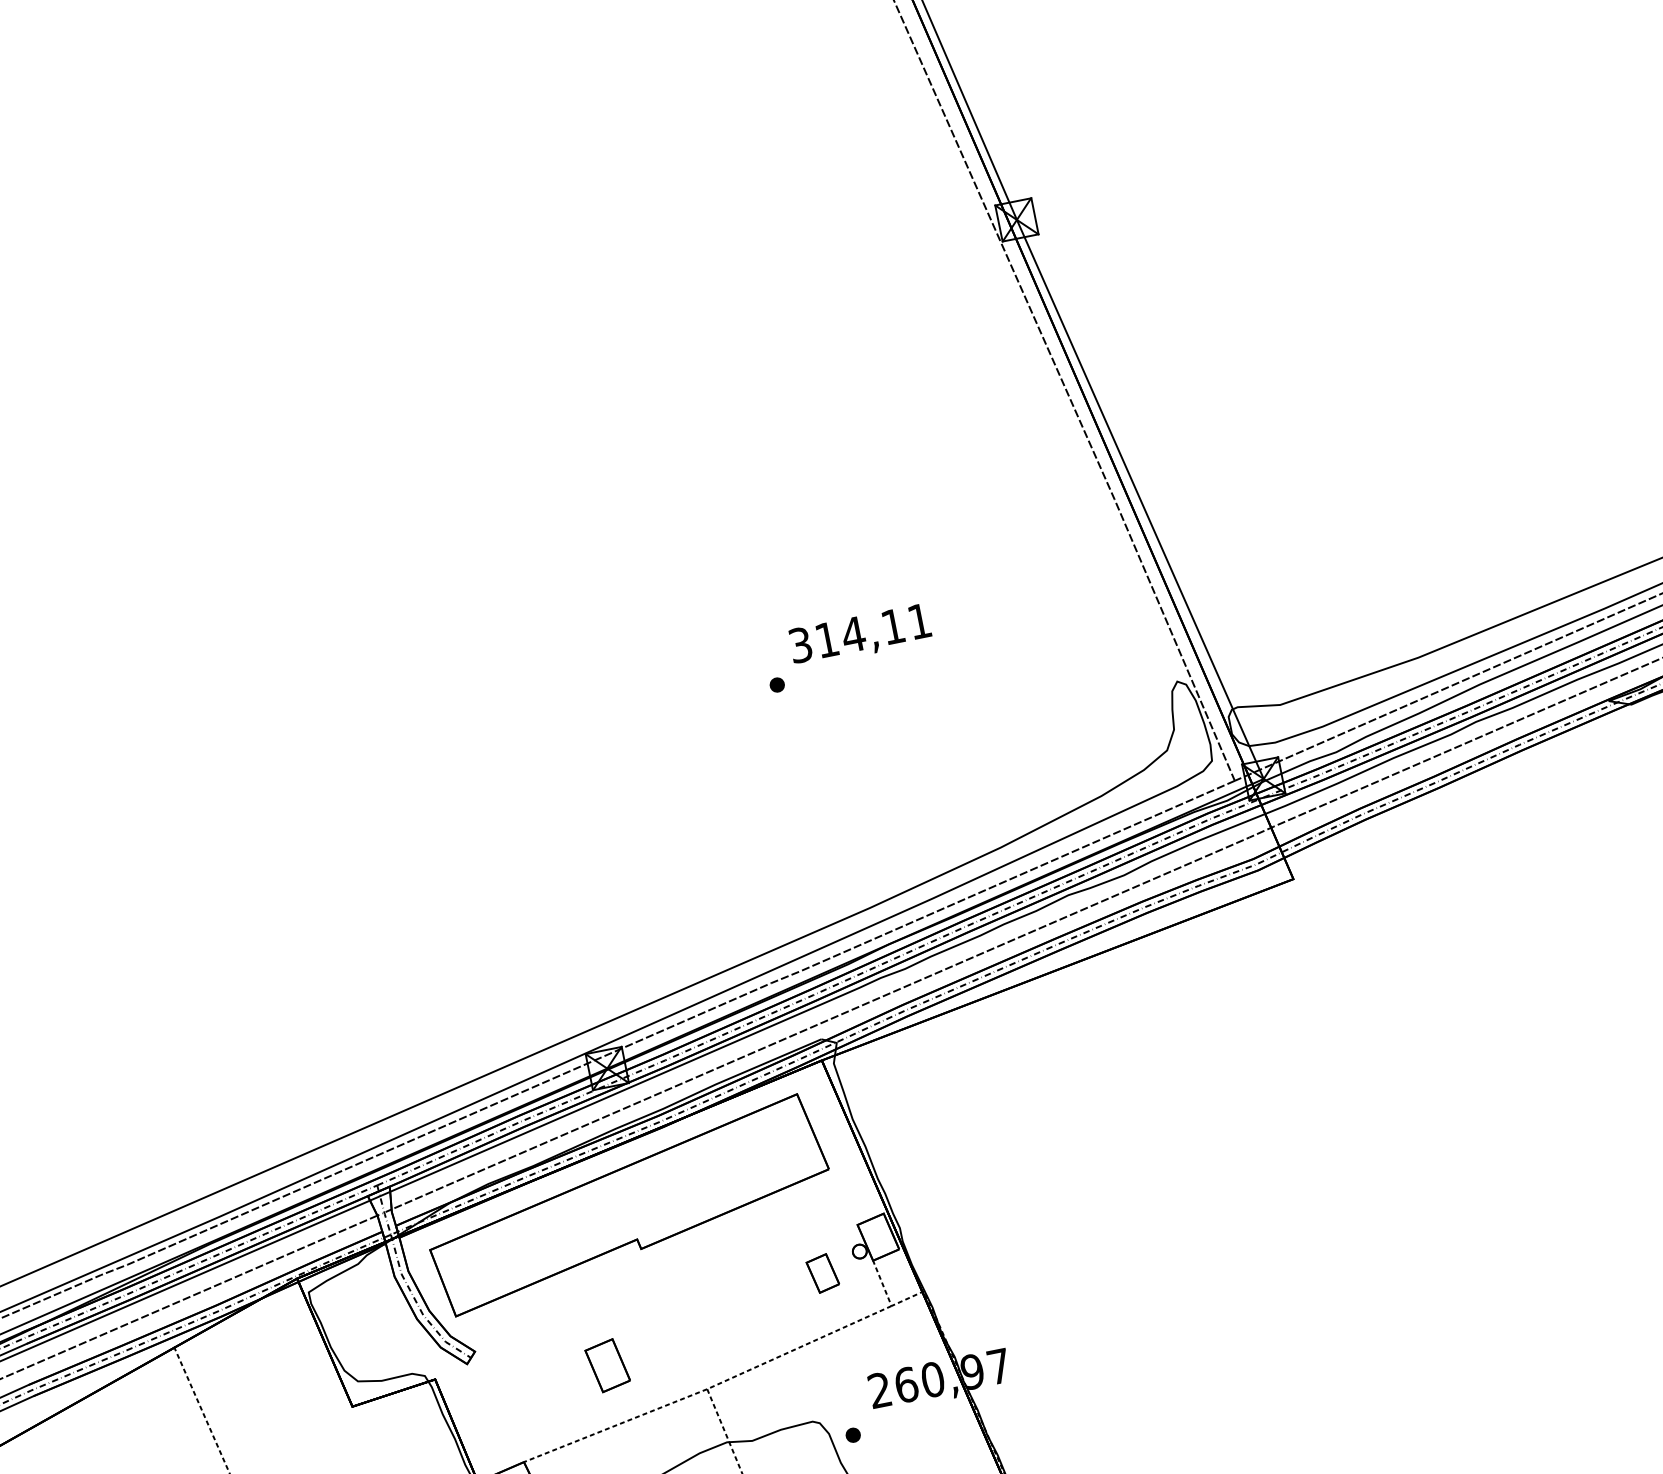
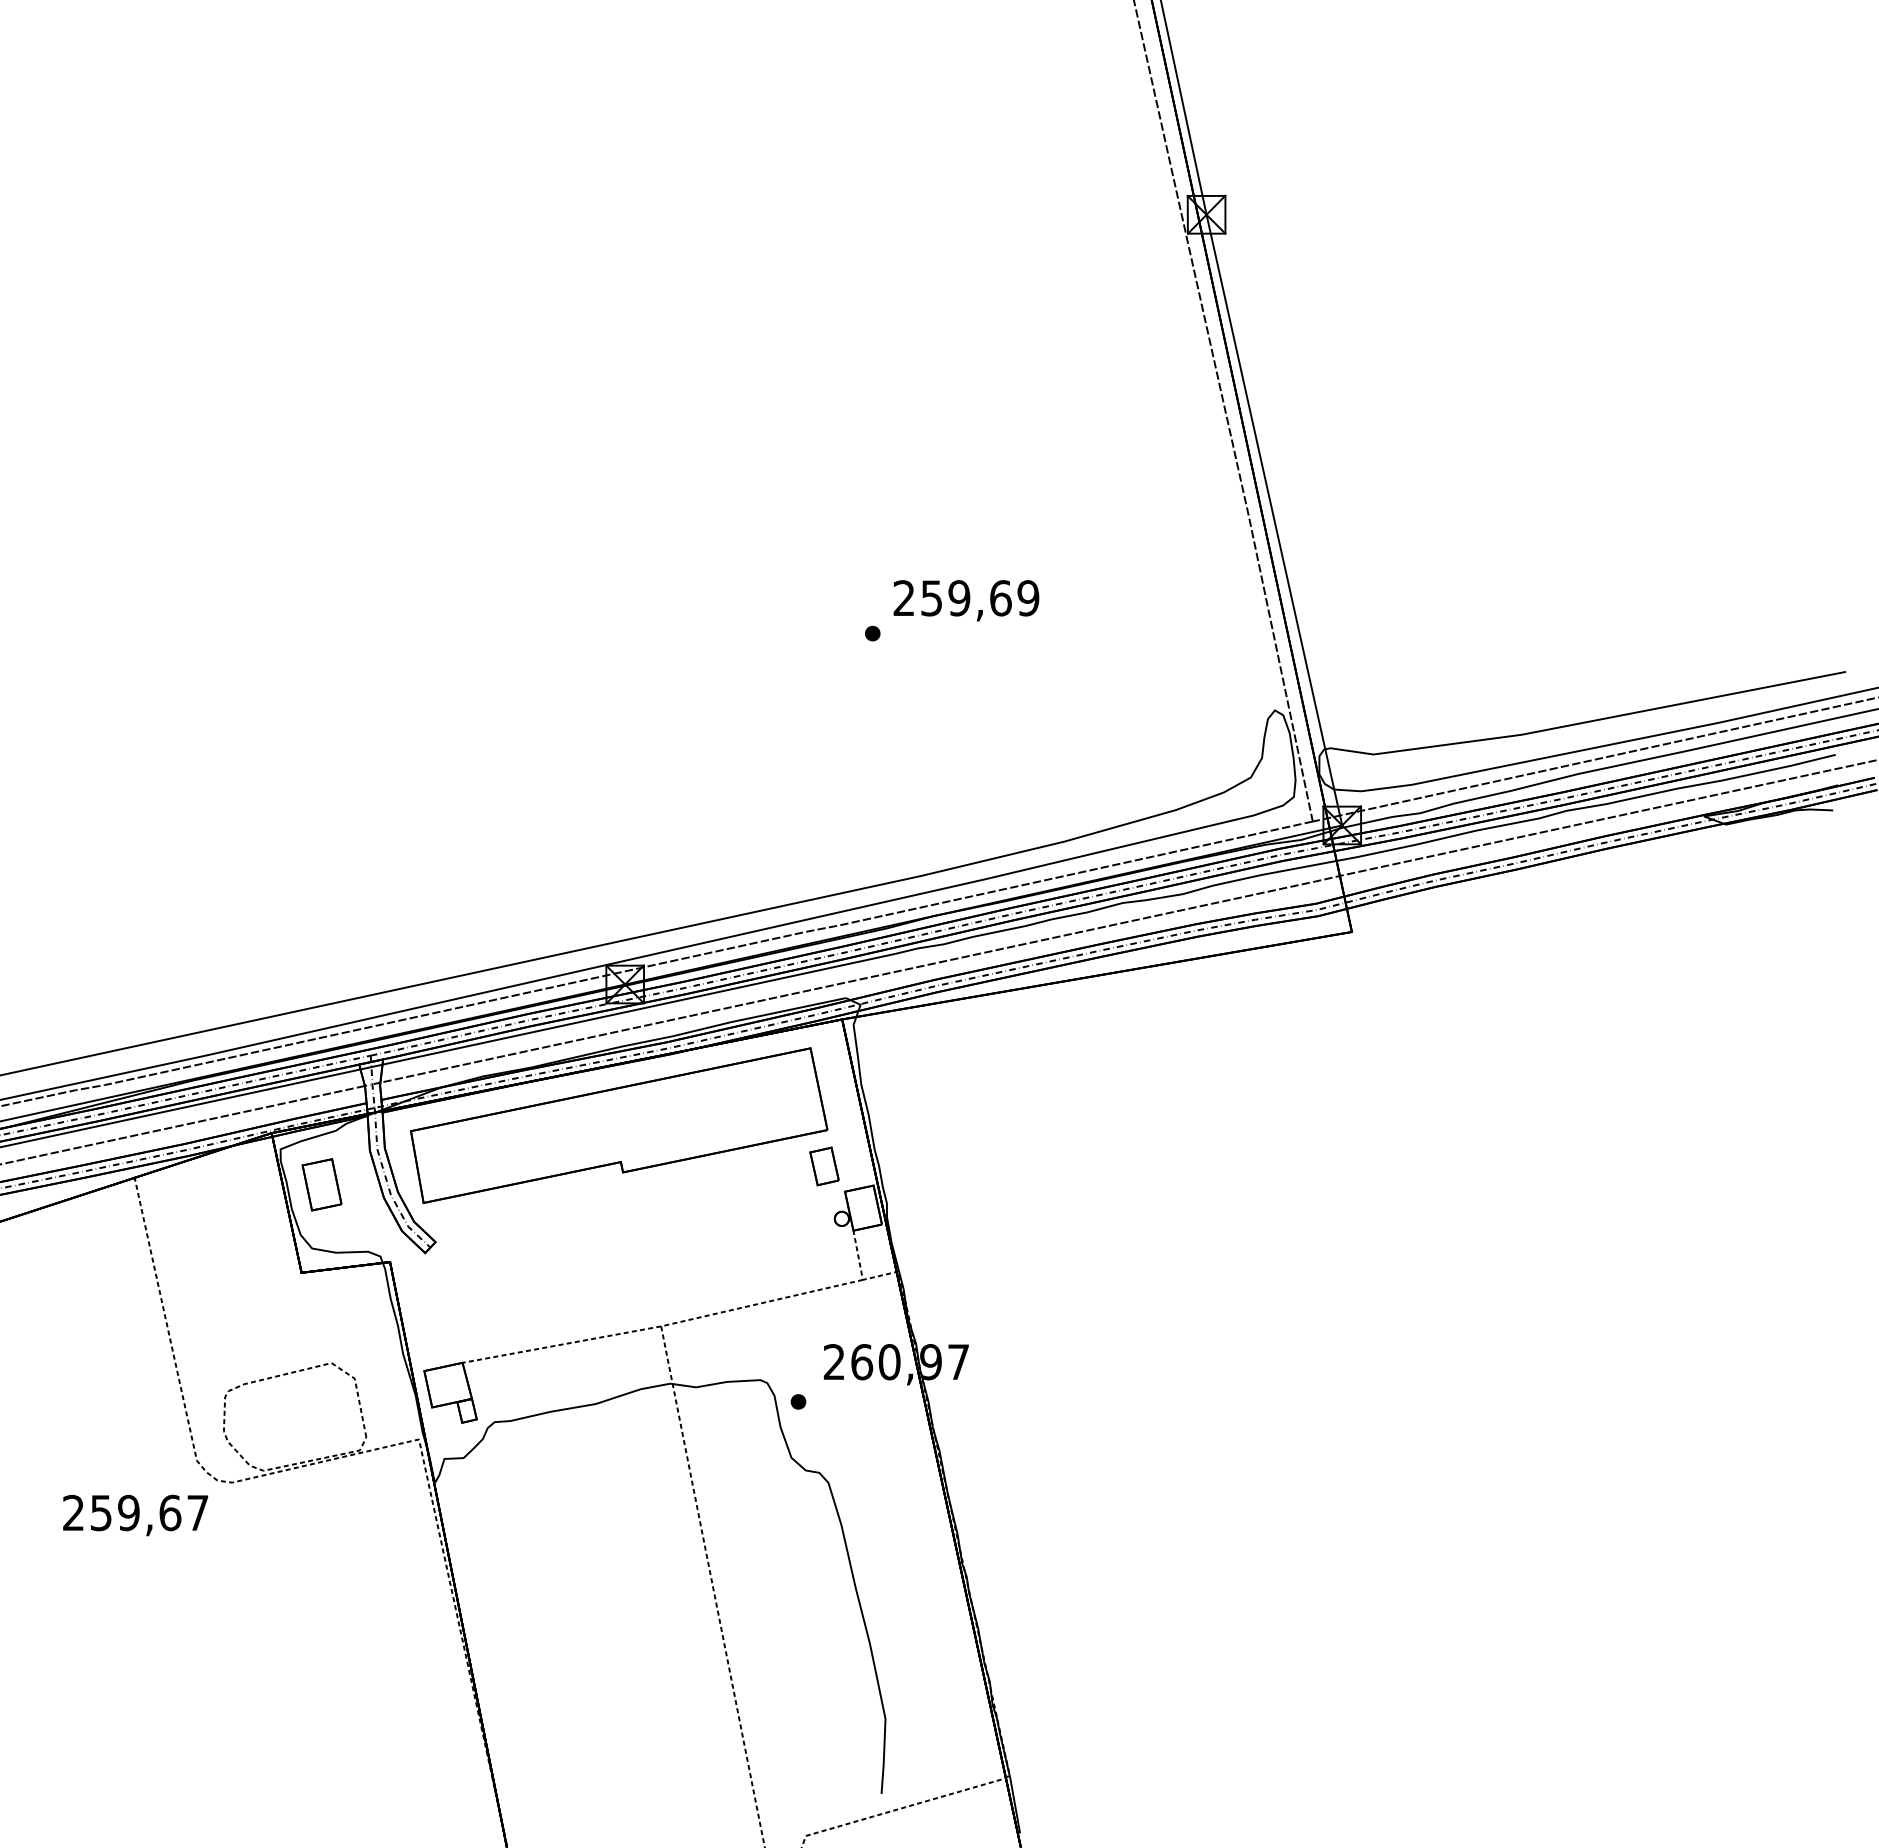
text: (860, 633) -> (966, 598), 314,11 -> 259,69
part: (822, 1273) -> (824, 1166), moved
part: (607, 1365) -> (321, 1184), moved

